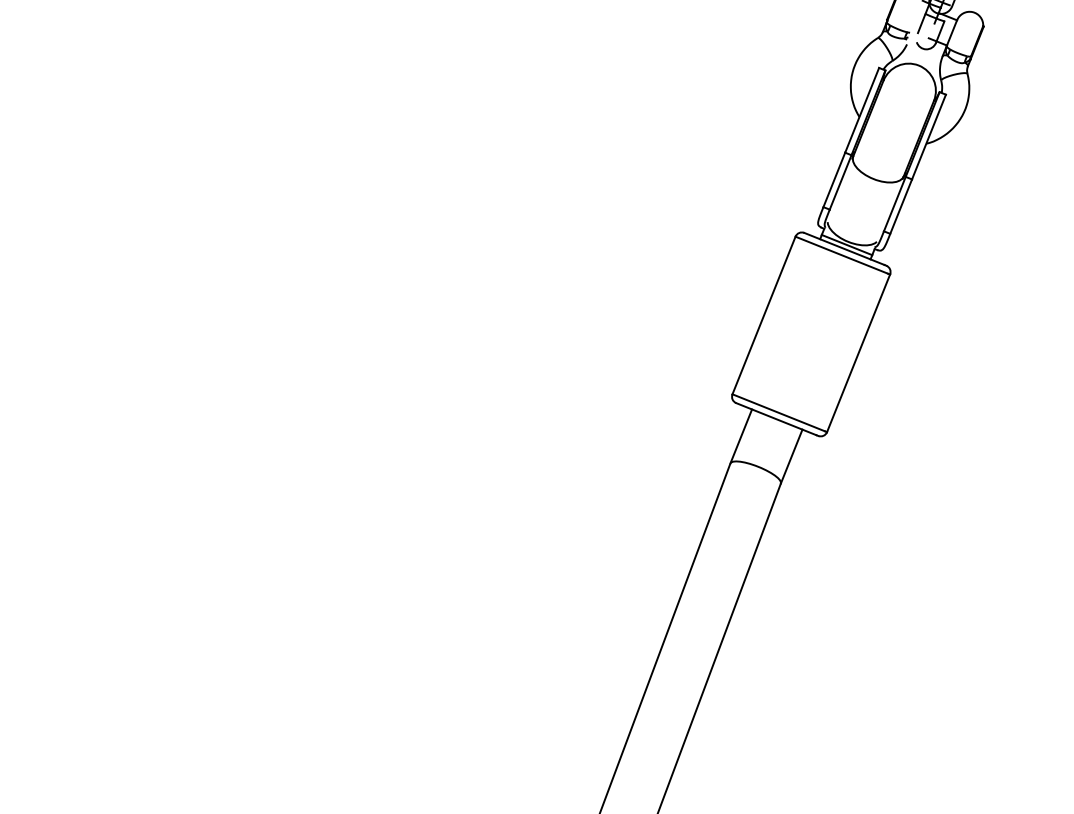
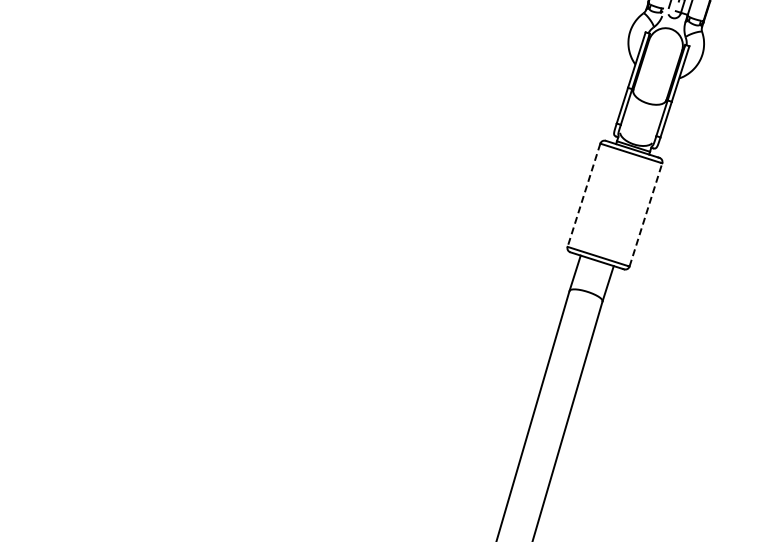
line: (763, 315) -> (583, 195), solid -> dashed
line: (859, 352) -> (646, 214), solid -> dashed

